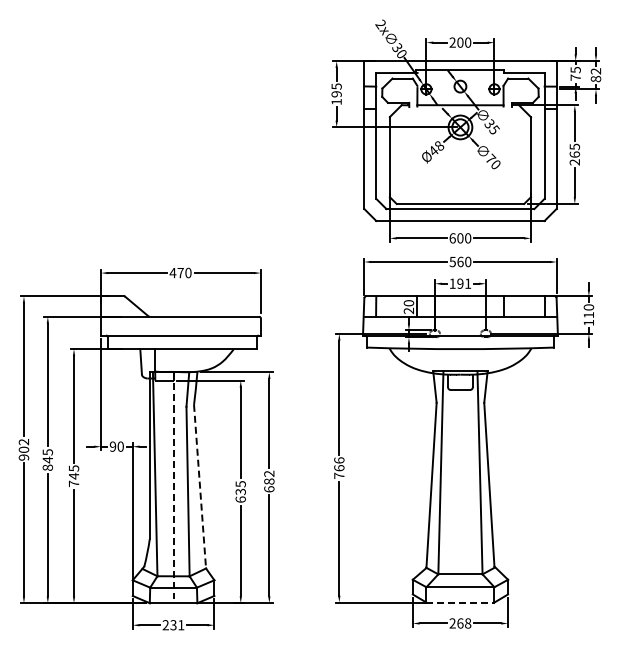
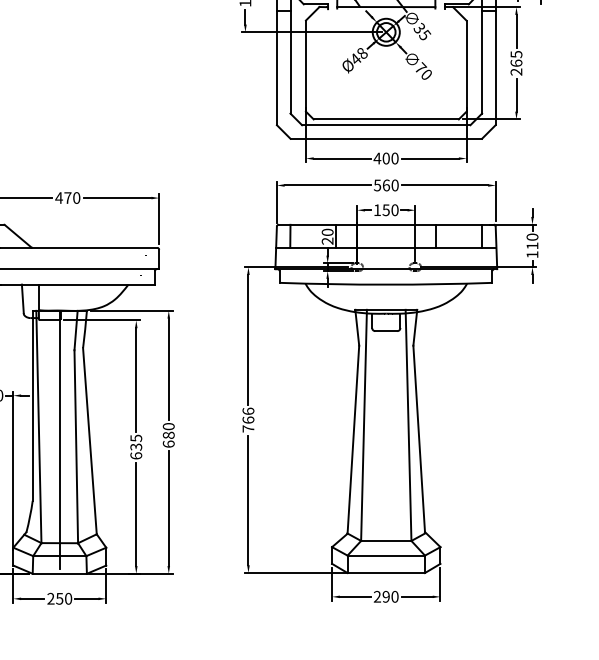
text: (452, 238) -> (377, 158), 600 -> 400
text: (464, 283) -> (390, 209), 191 -> 150
text: (269, 473) -> (168, 426), 682 -> 680
line: (173, 486) -> (59, 440), dashed -> solid
line: (200, 487) -> (90, 442), dashed -> solid
line: (460, 602) -> (386, 572), dashed -> solid
text: (464, 623) -> (390, 596), 268 -> 290
text: (177, 625) -> (64, 599), 231 -> 250

